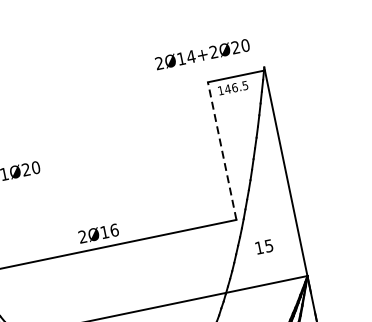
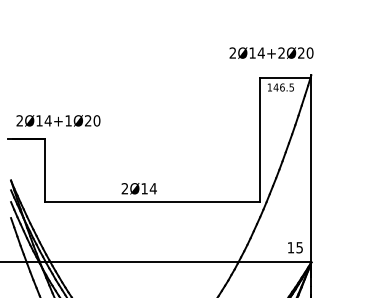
text: (202, 53) -> (271, 52), moved
line: (222, 150) -> (260, 139), dashed -> solid
text: (113, 230) -> (152, 188), 2Ø16 -> 2Ø14
text: (264, 246) -> (295, 247), moved

